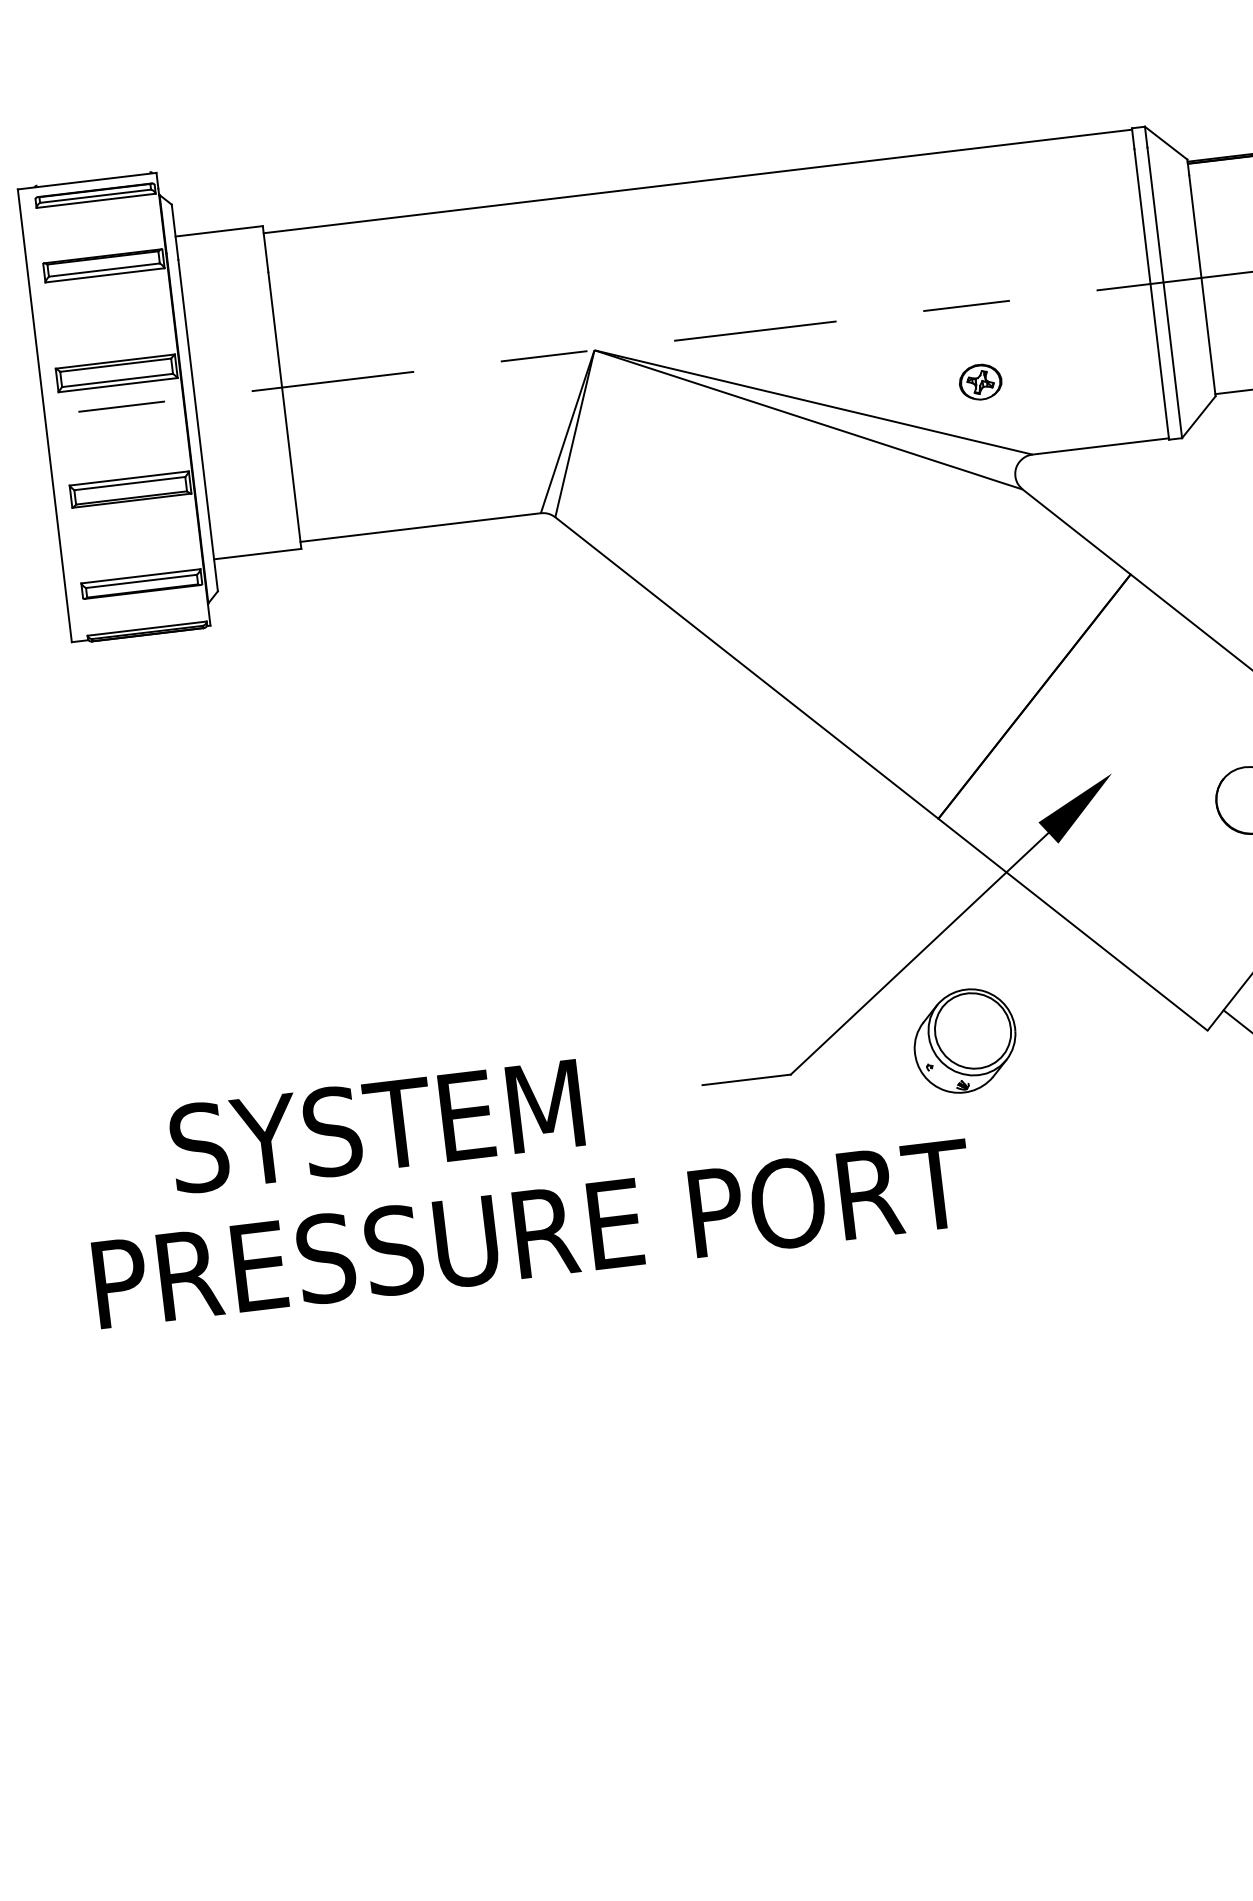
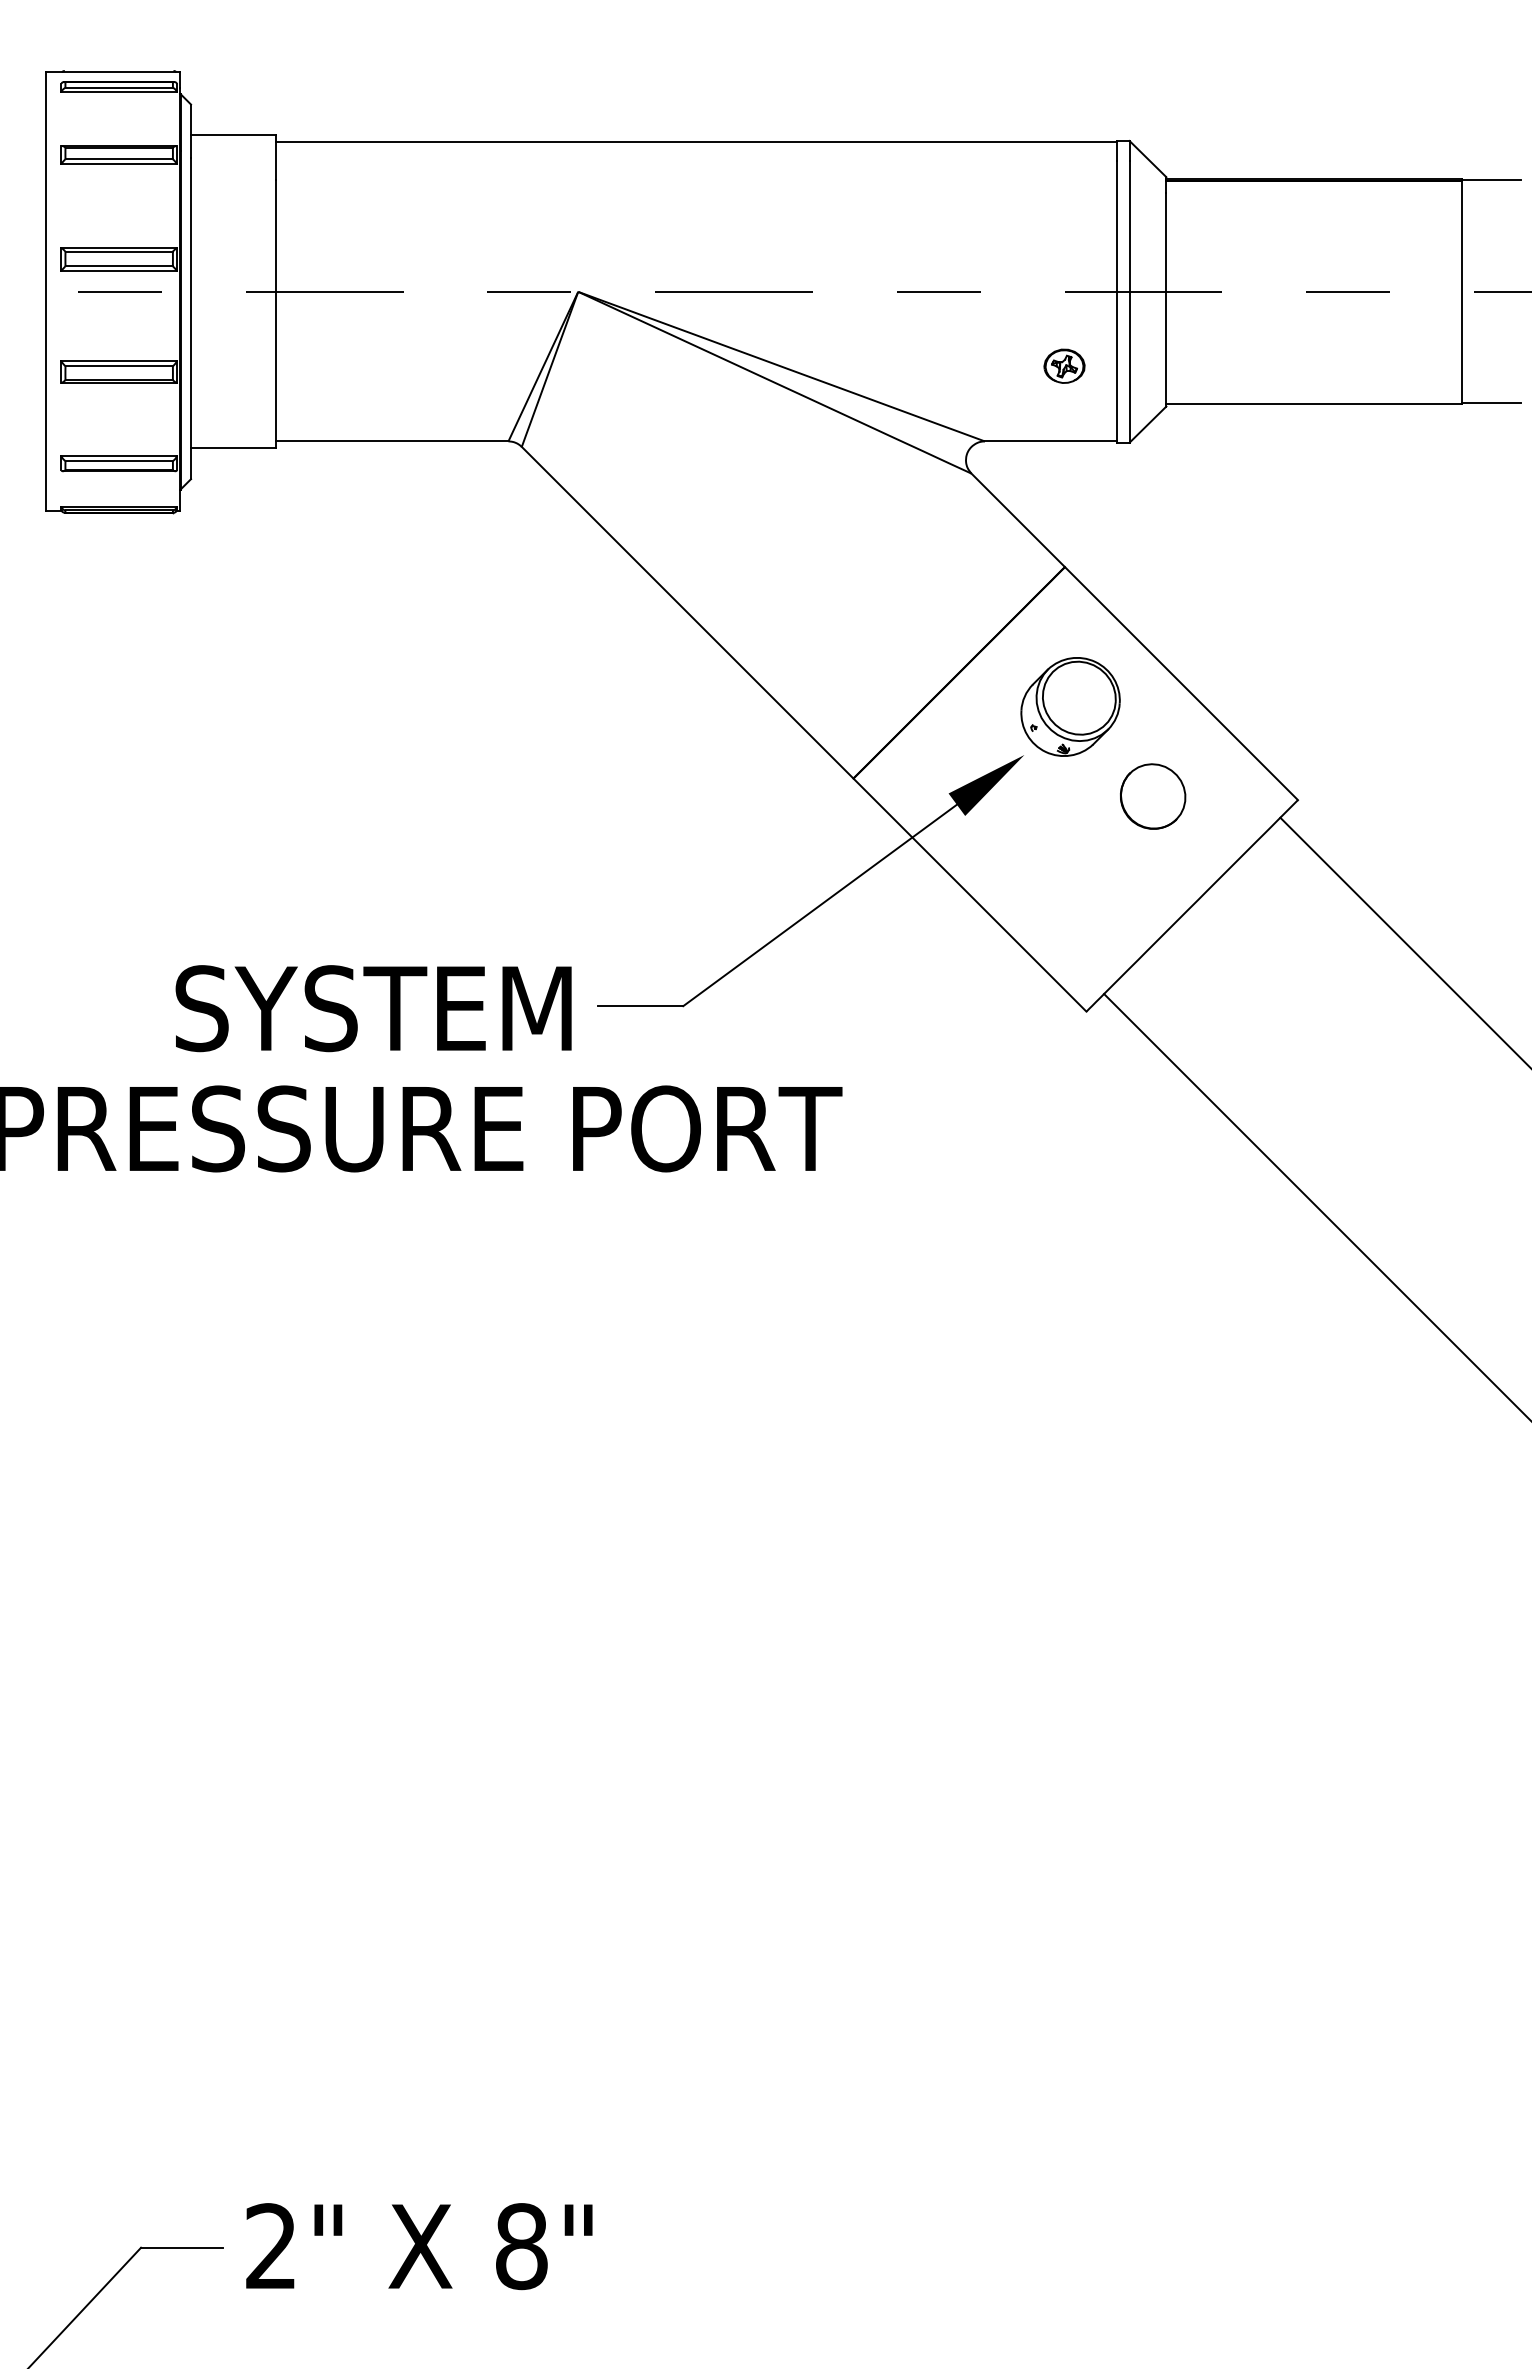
part: (980, 381) -> (1064, 365), moved
part: (964, 1040) -> (1070, 706), moved
text: (376, 1126) -> (373, 1008), moved

